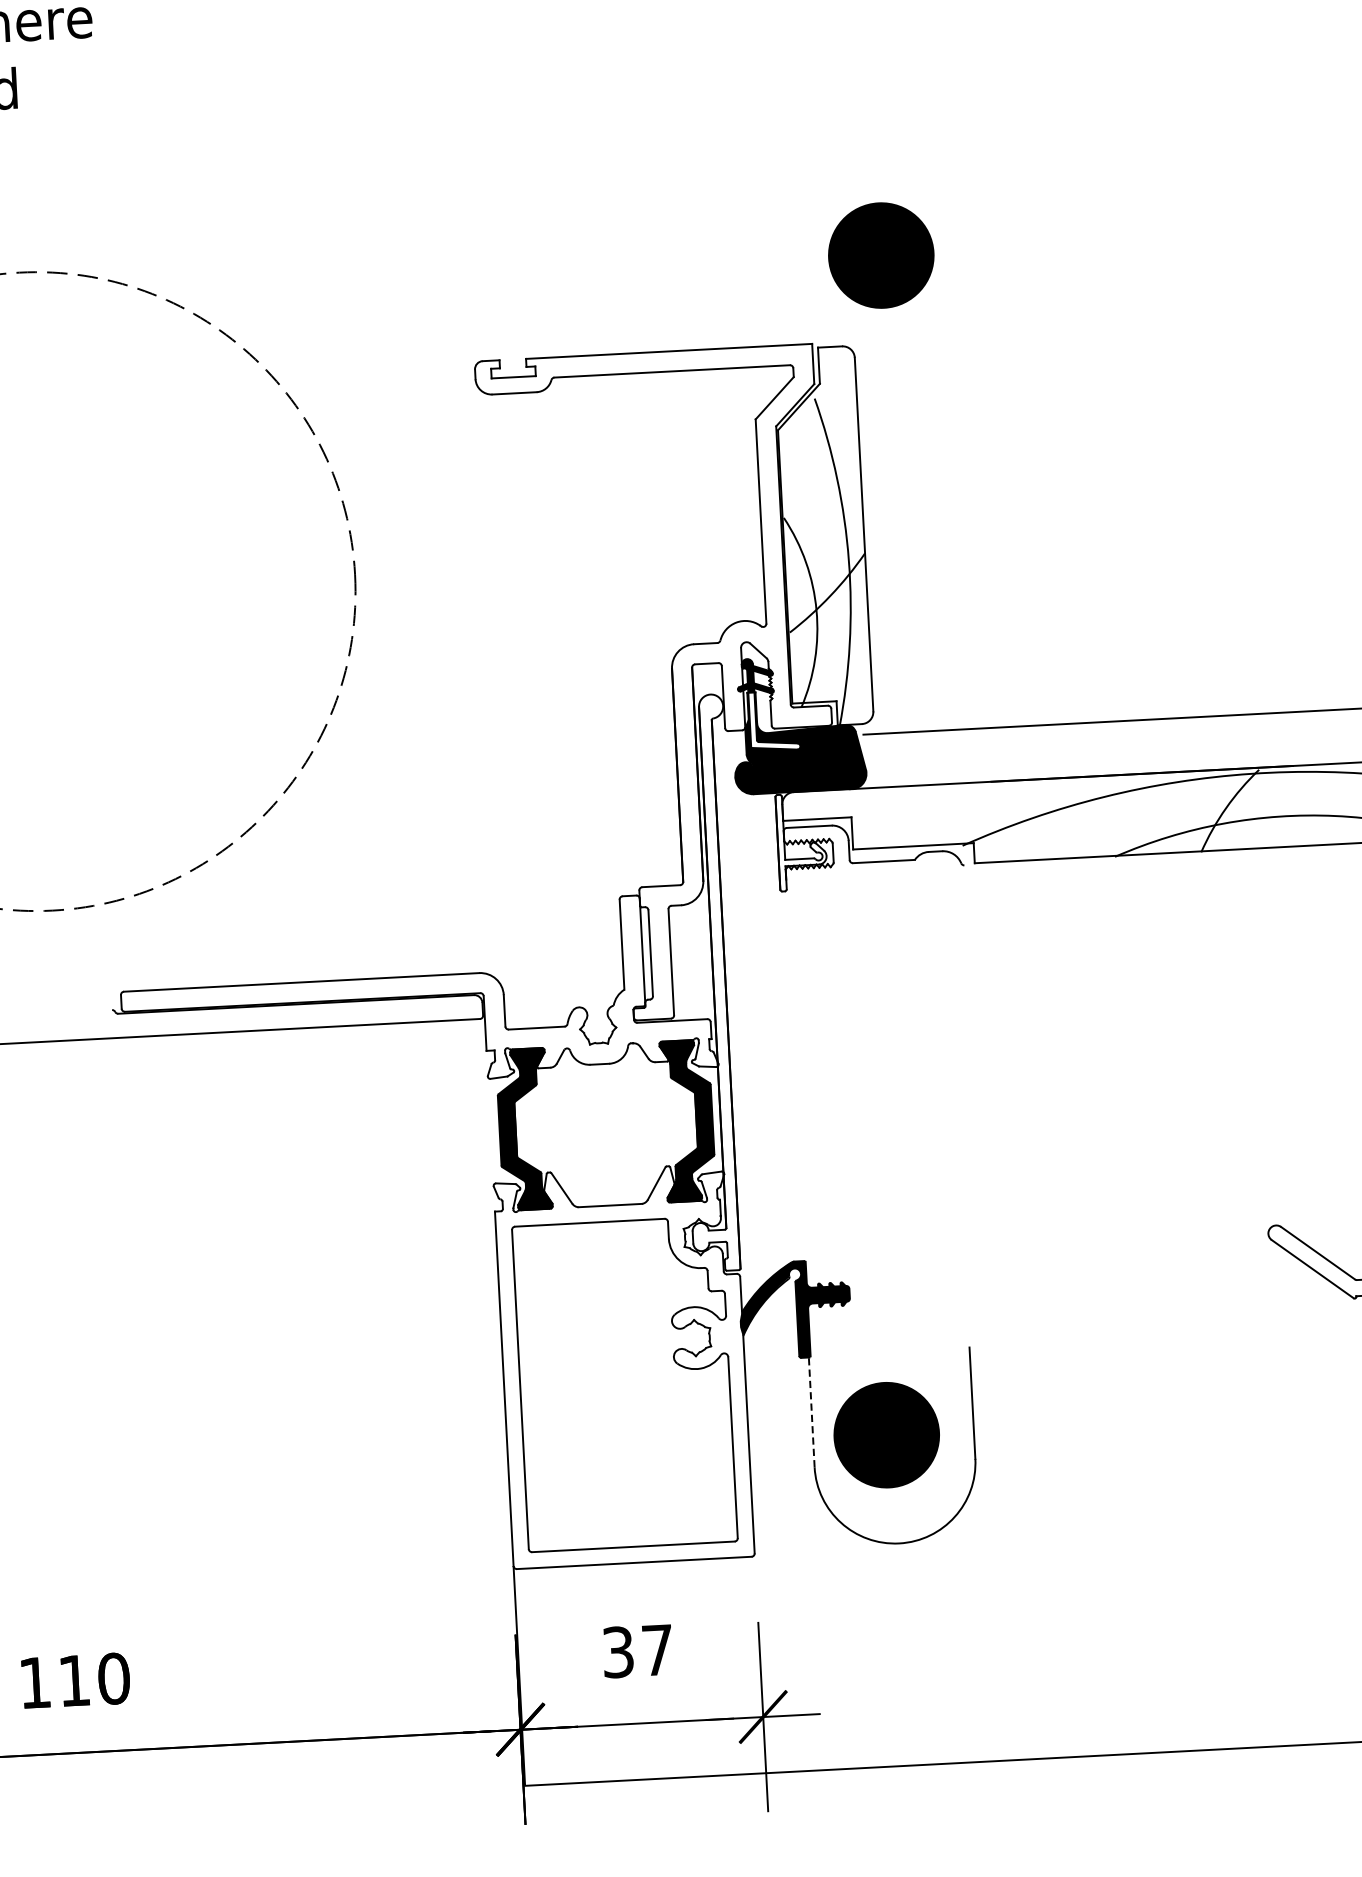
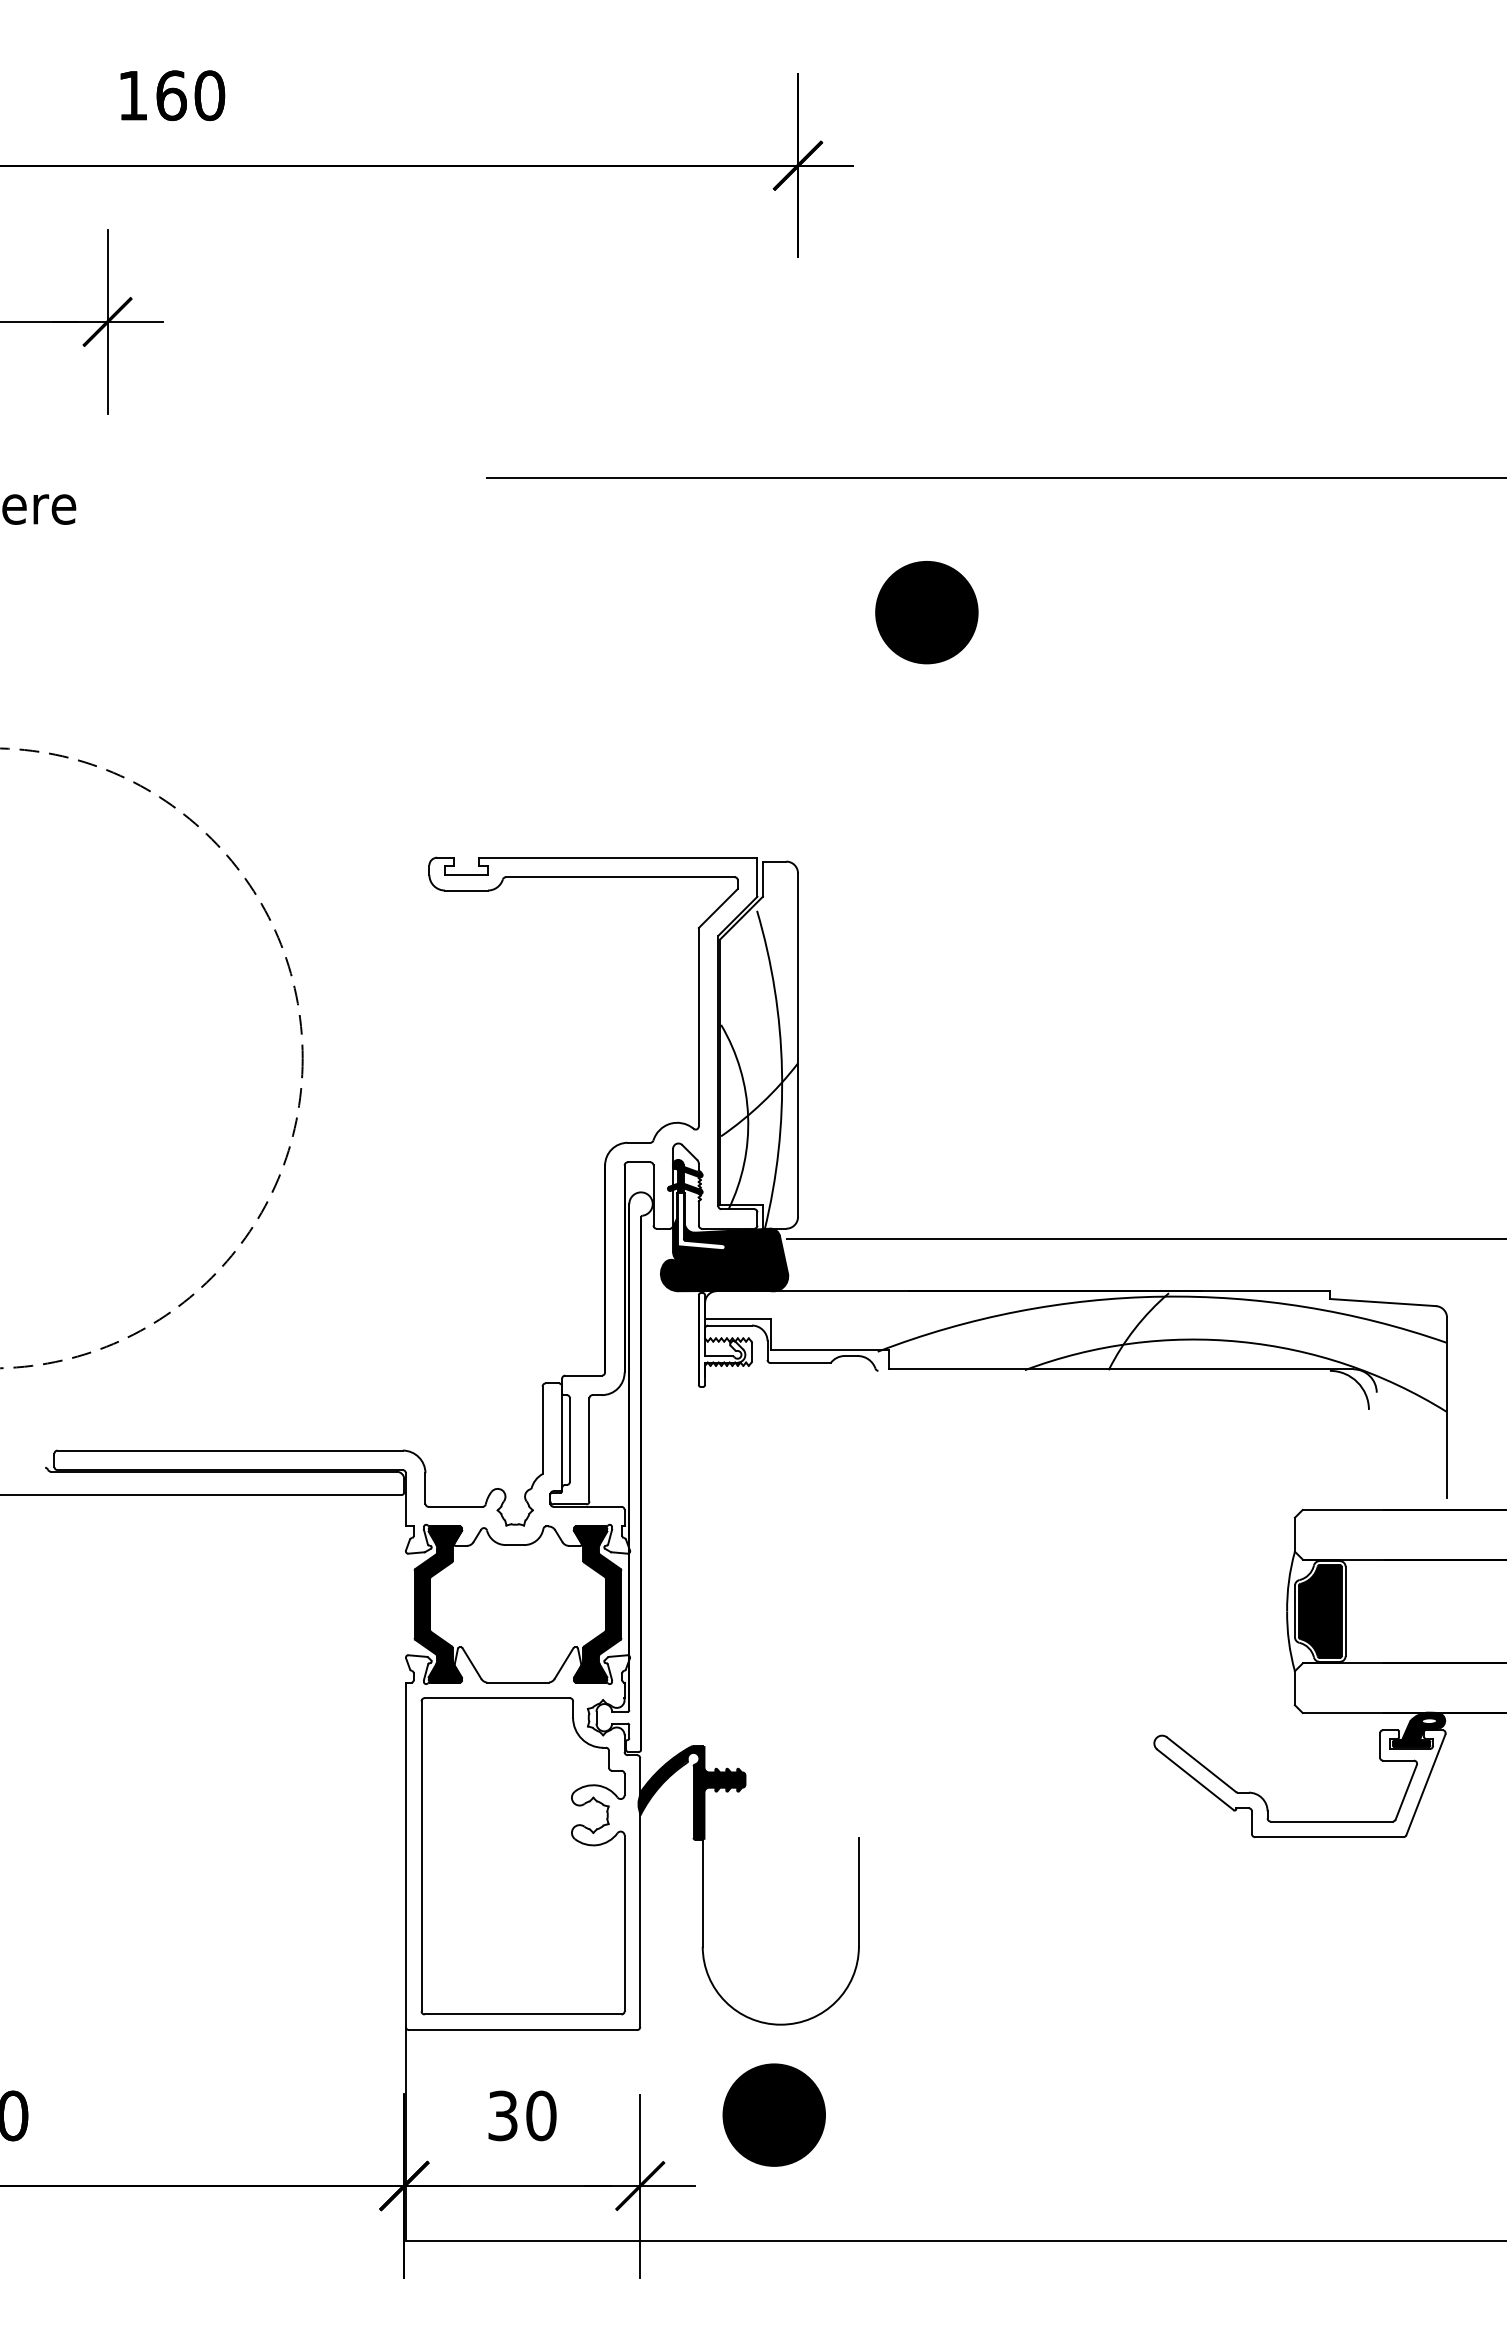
part: (880, 255) -> (926, 612), moved
line: (811, 1410) -> (702, 1891), dashed -> solid
part: (885, 1434) -> (773, 2114), moved
text: (657, 1649) -> (541, 2115), 37 -> 30

